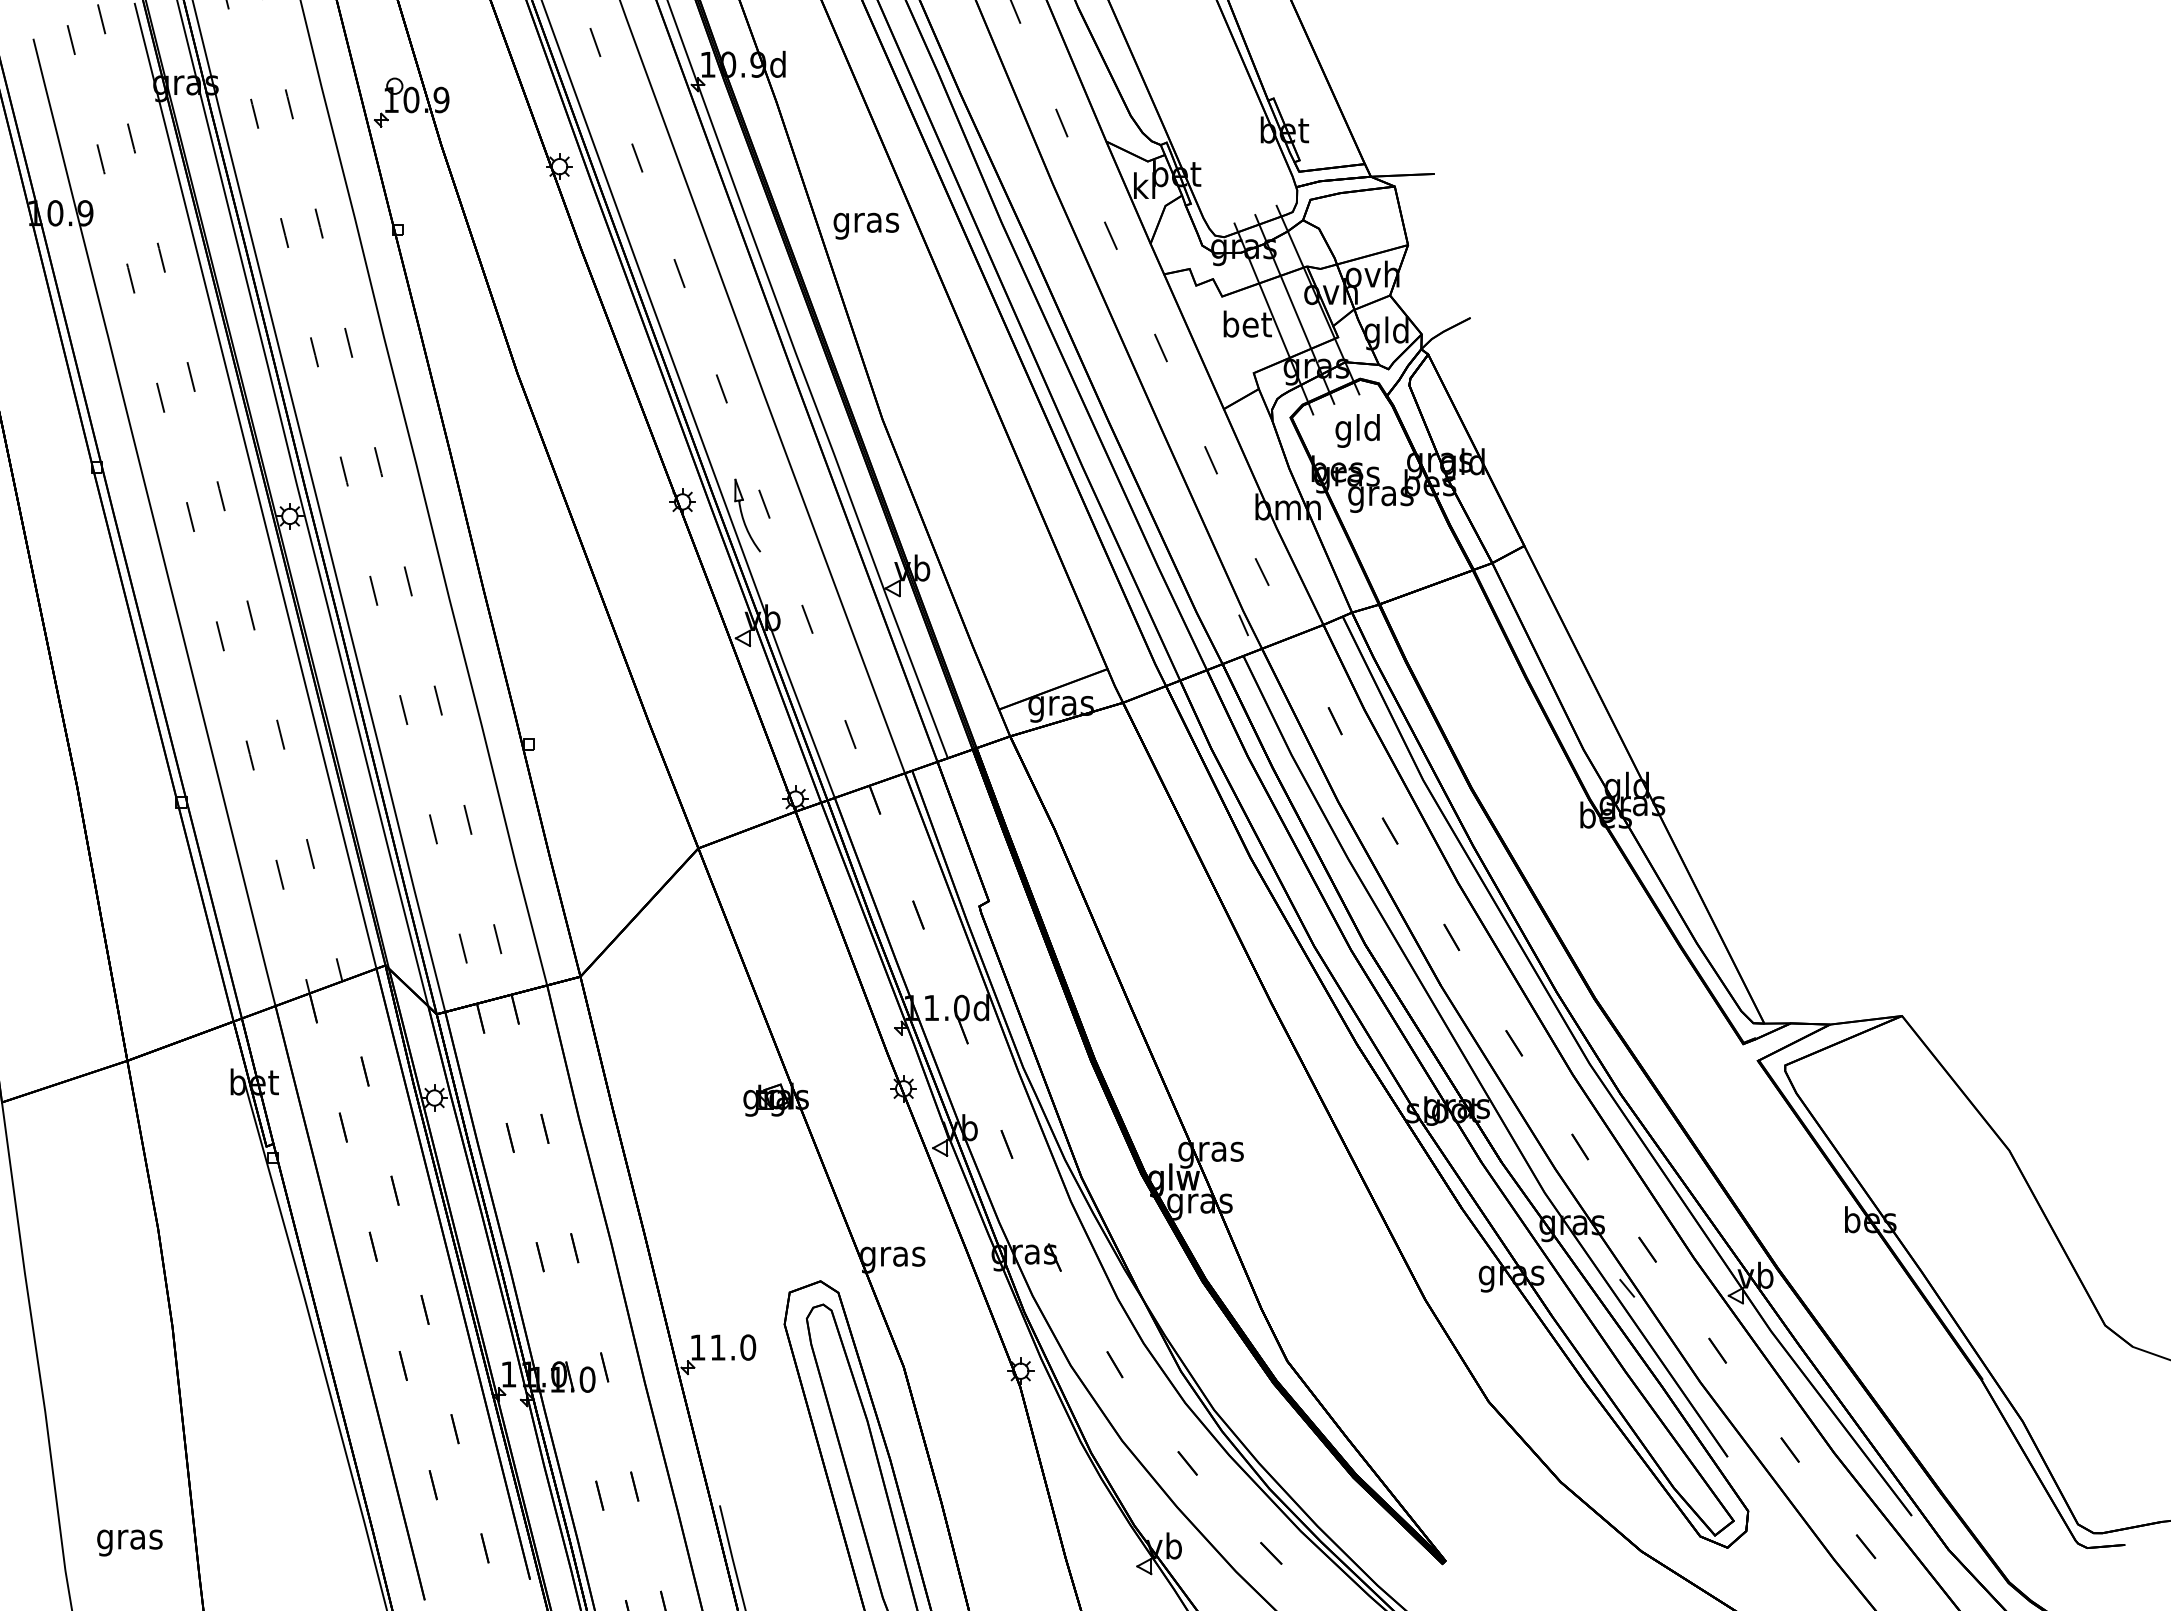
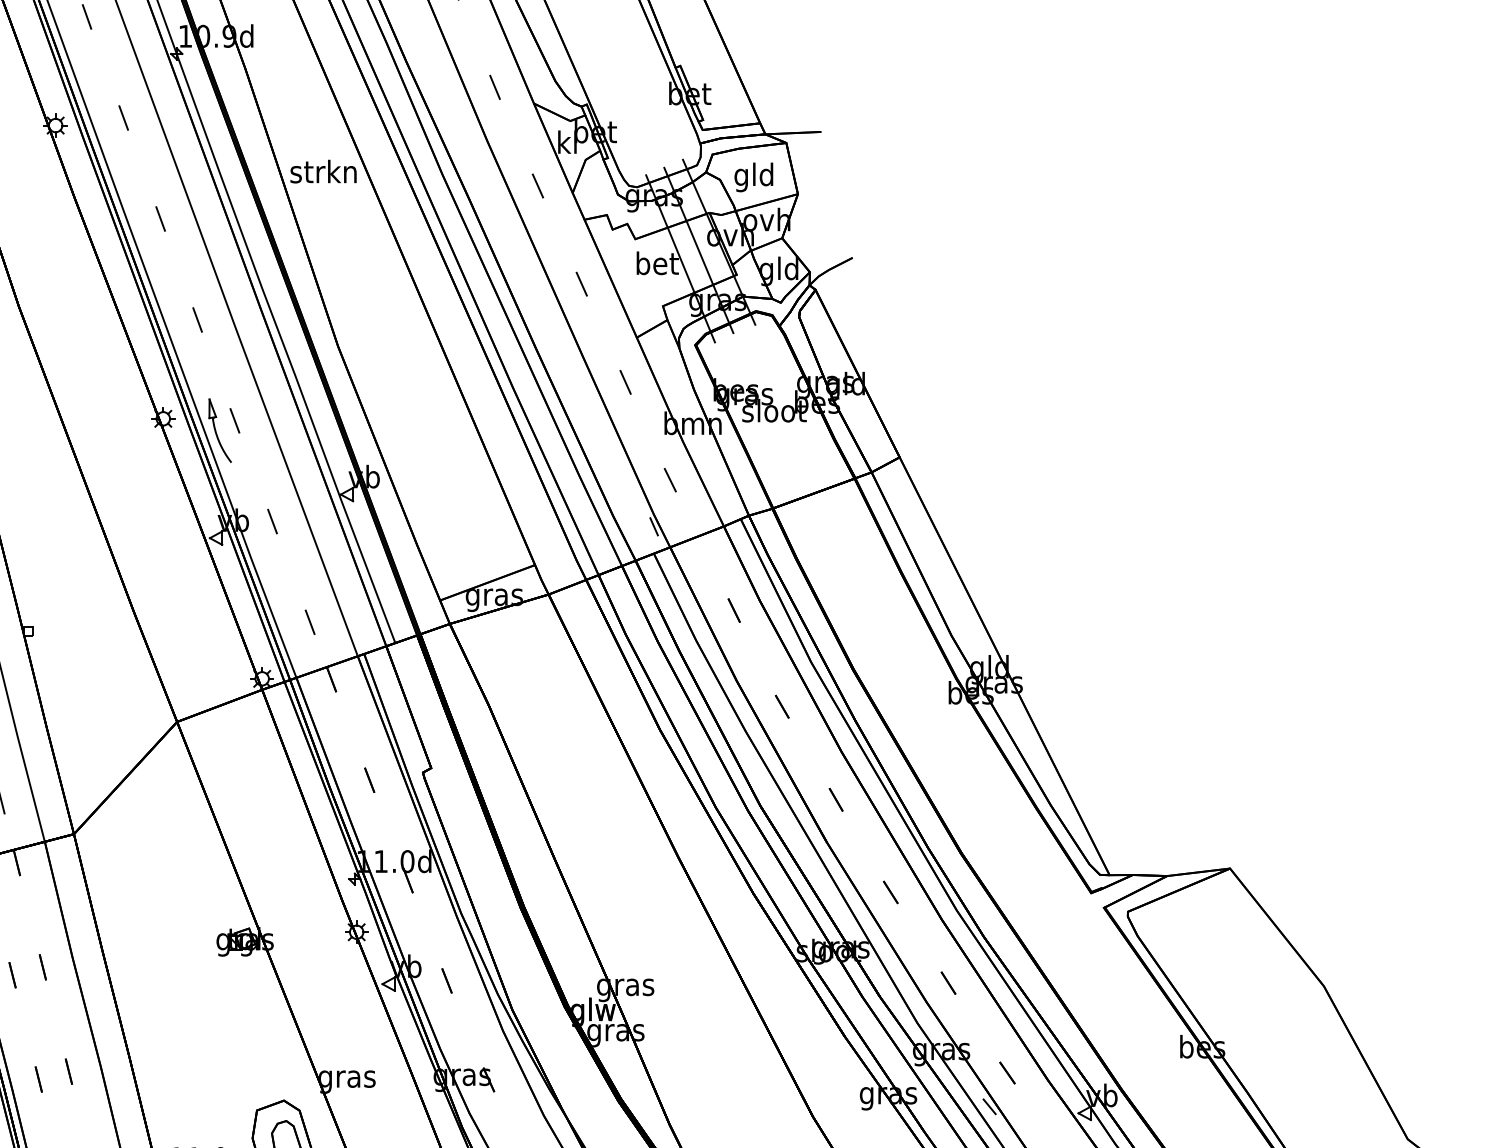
text: (865, 222) -> (323, 174), gras -> strkn
text: (1357, 430) -> (753, 177), moved
text: (1381, 495) -> (774, 413), gras -> sloot

